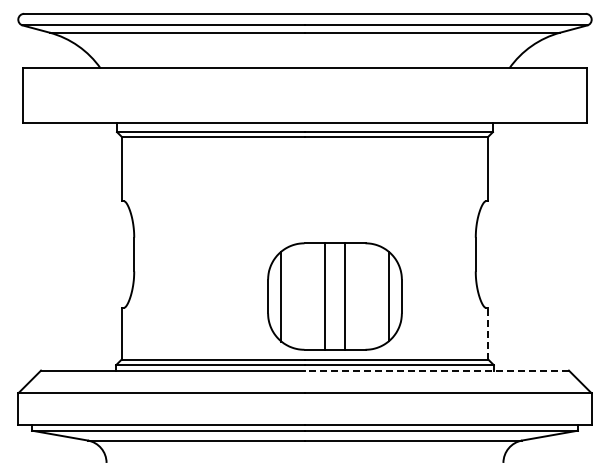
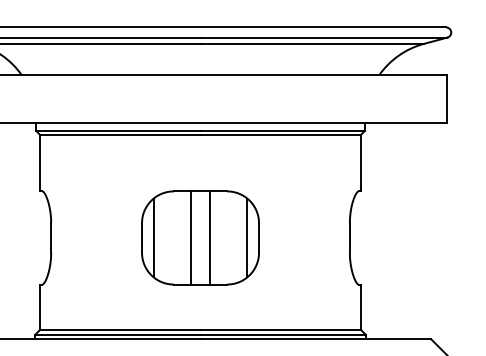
part: (334, 296) -> (200, 237), moved
line: (488, 333) -> (361, 307), dashed -> solid
line: (436, 370) -> (315, 339), dashed -> solid

